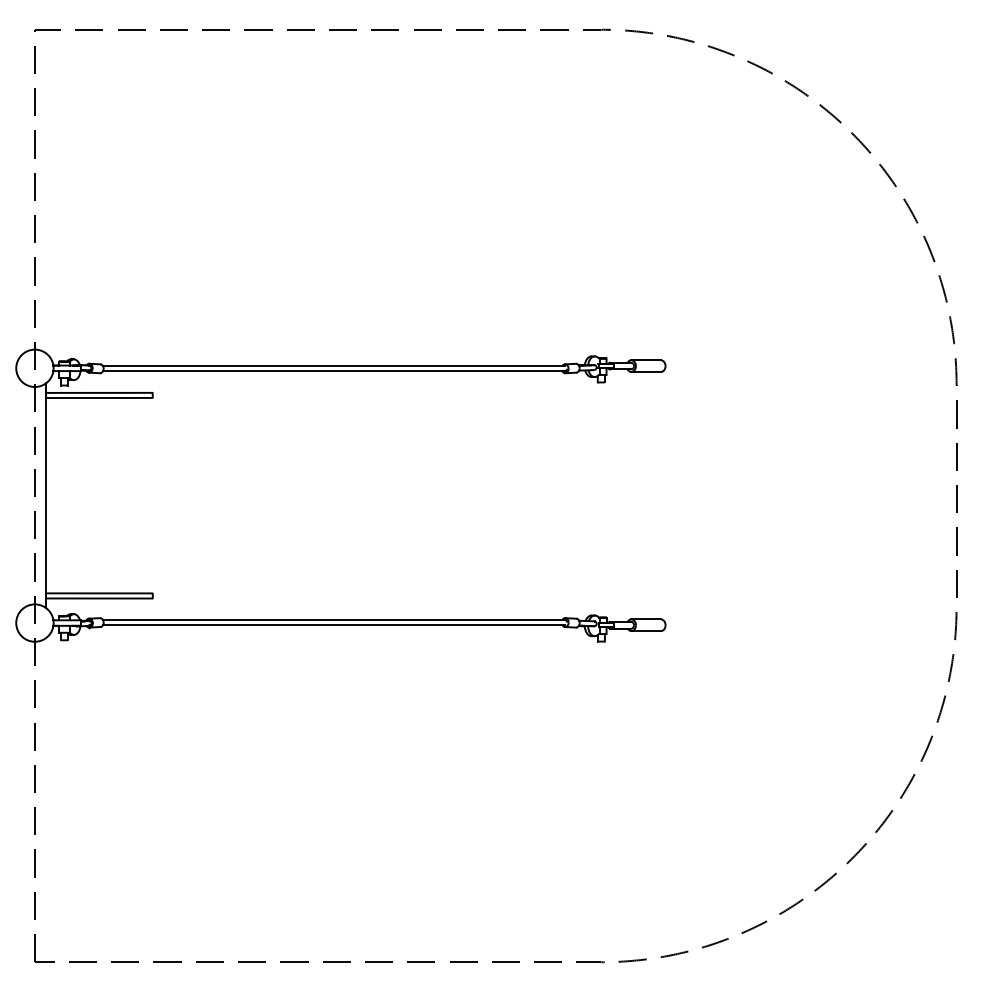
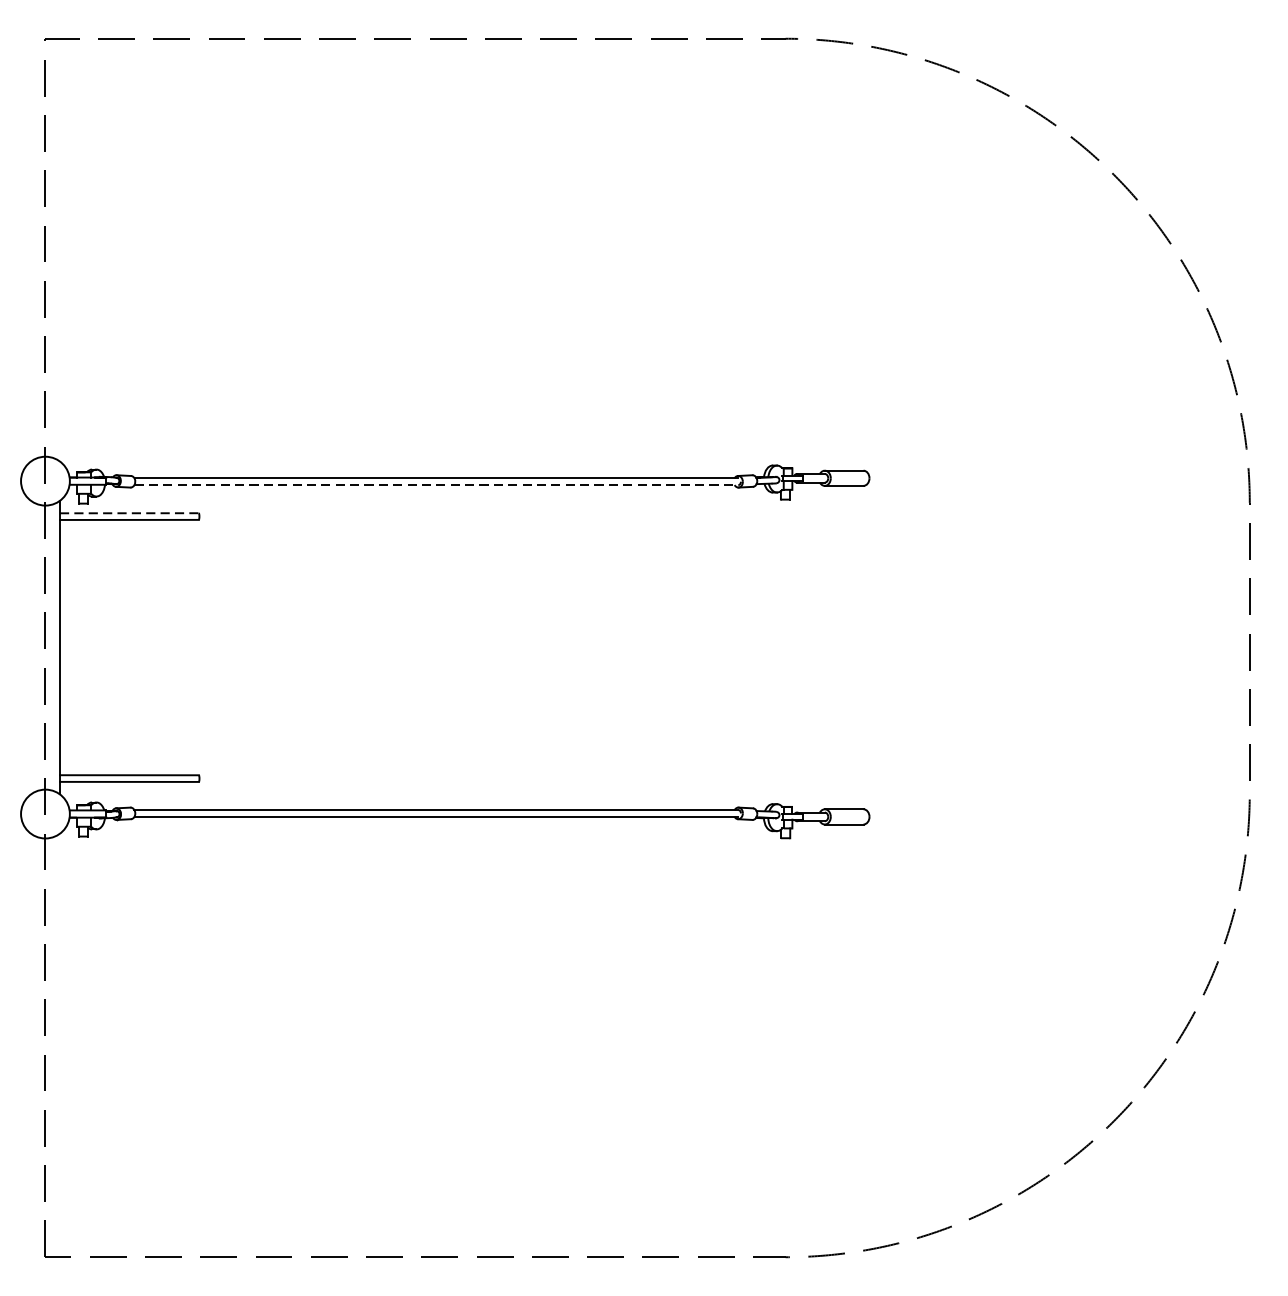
line: (334, 371) -> (436, 485), solid -> dashed
line: (99, 392) -> (129, 512), solid -> dashed

